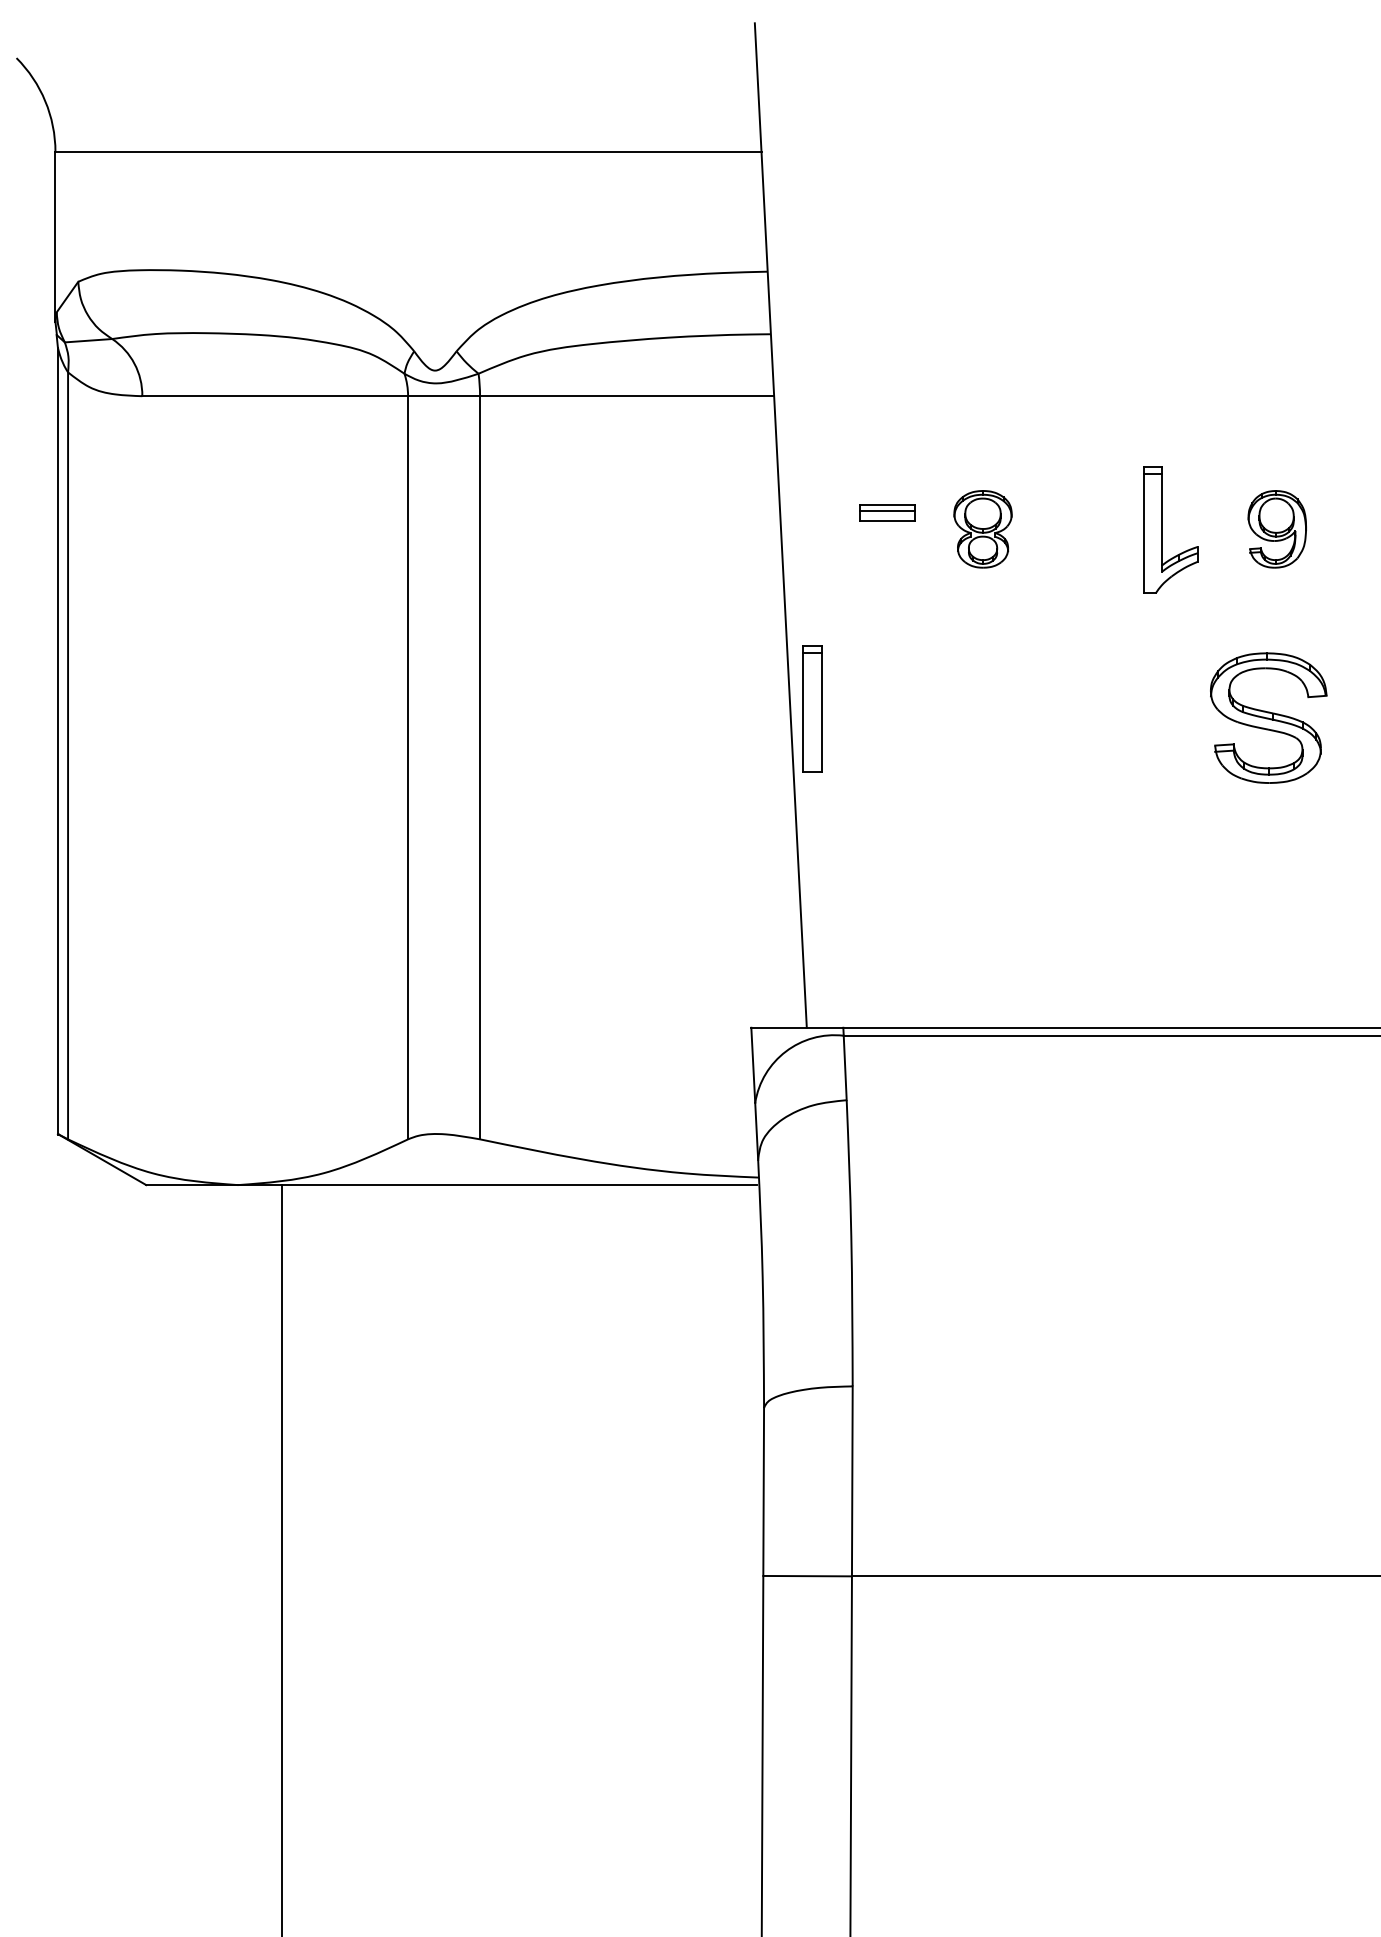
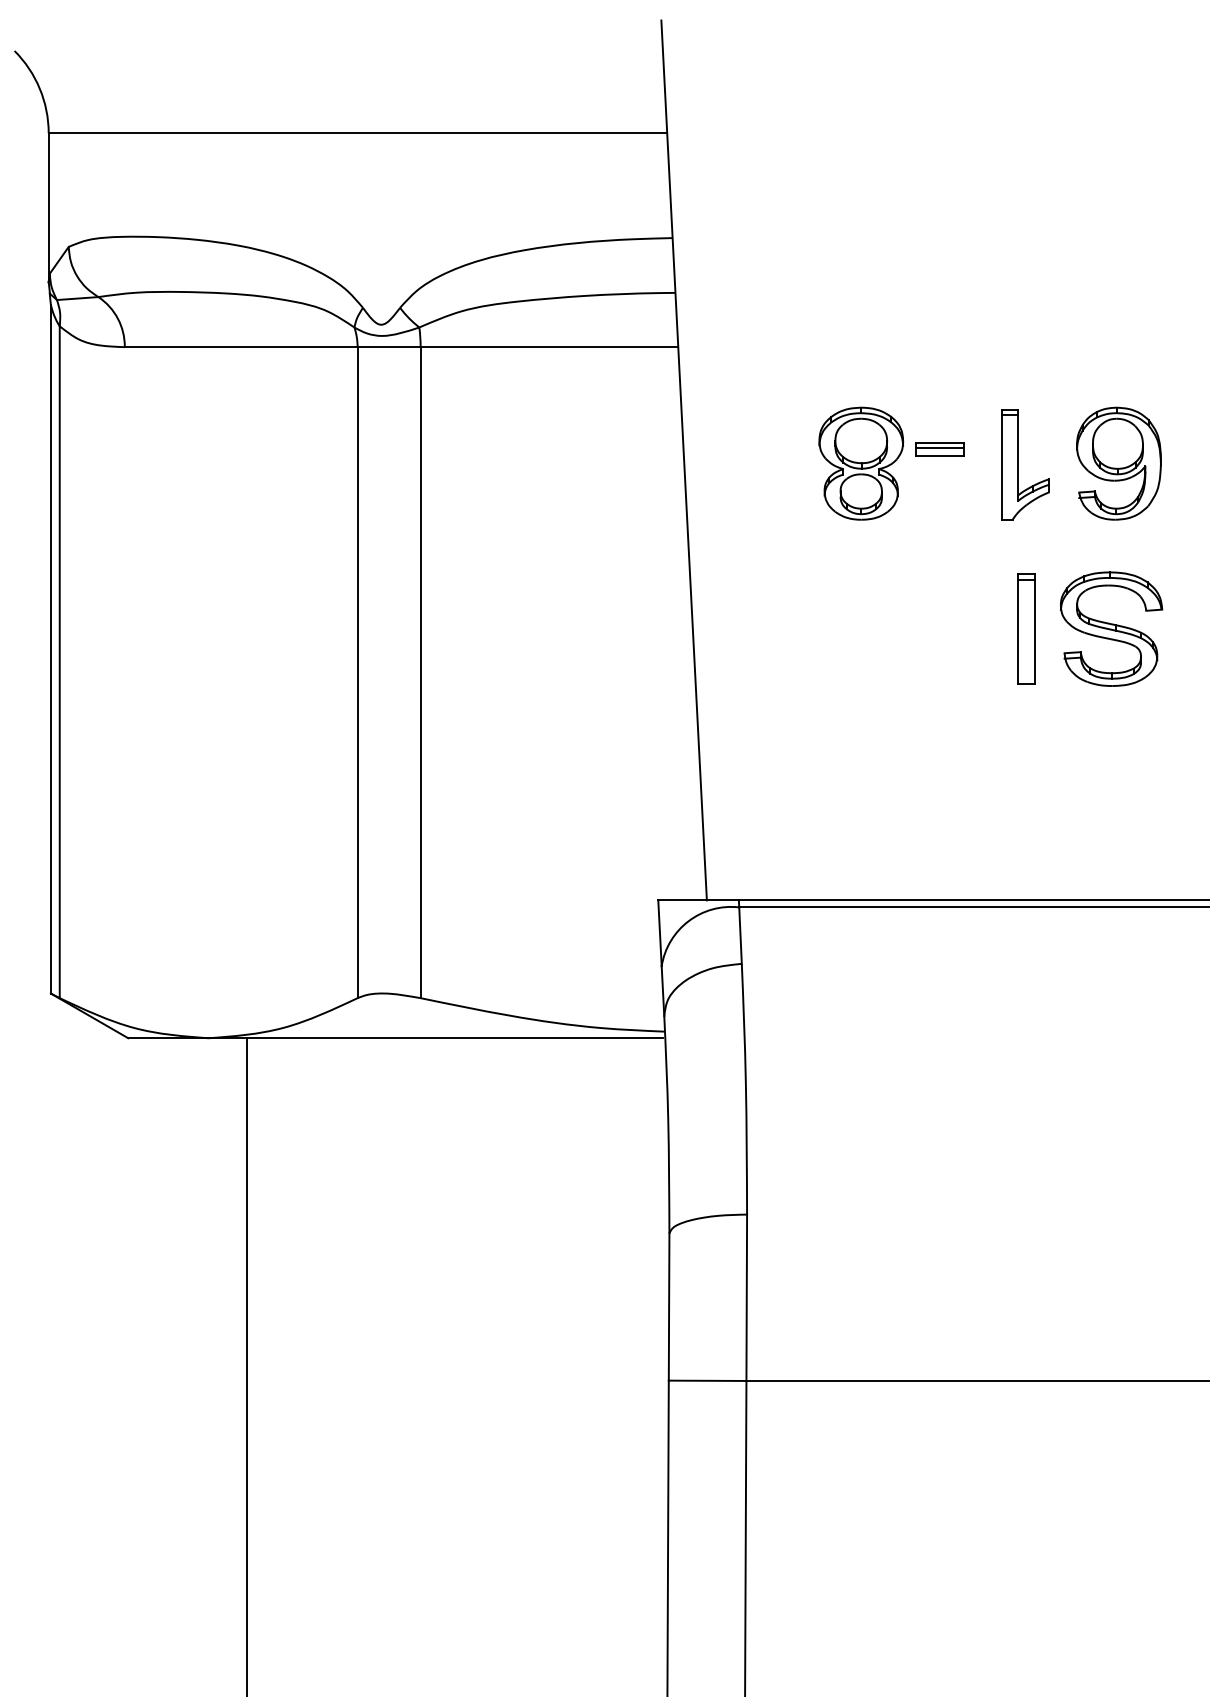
part: (887, 512) -> (939, 449), moved
part: (982, 529) -> (860, 463), size x1.67
part: (1277, 529) -> (1119, 463), size x1.67
part: (812, 708) -> (1026, 628), moved

